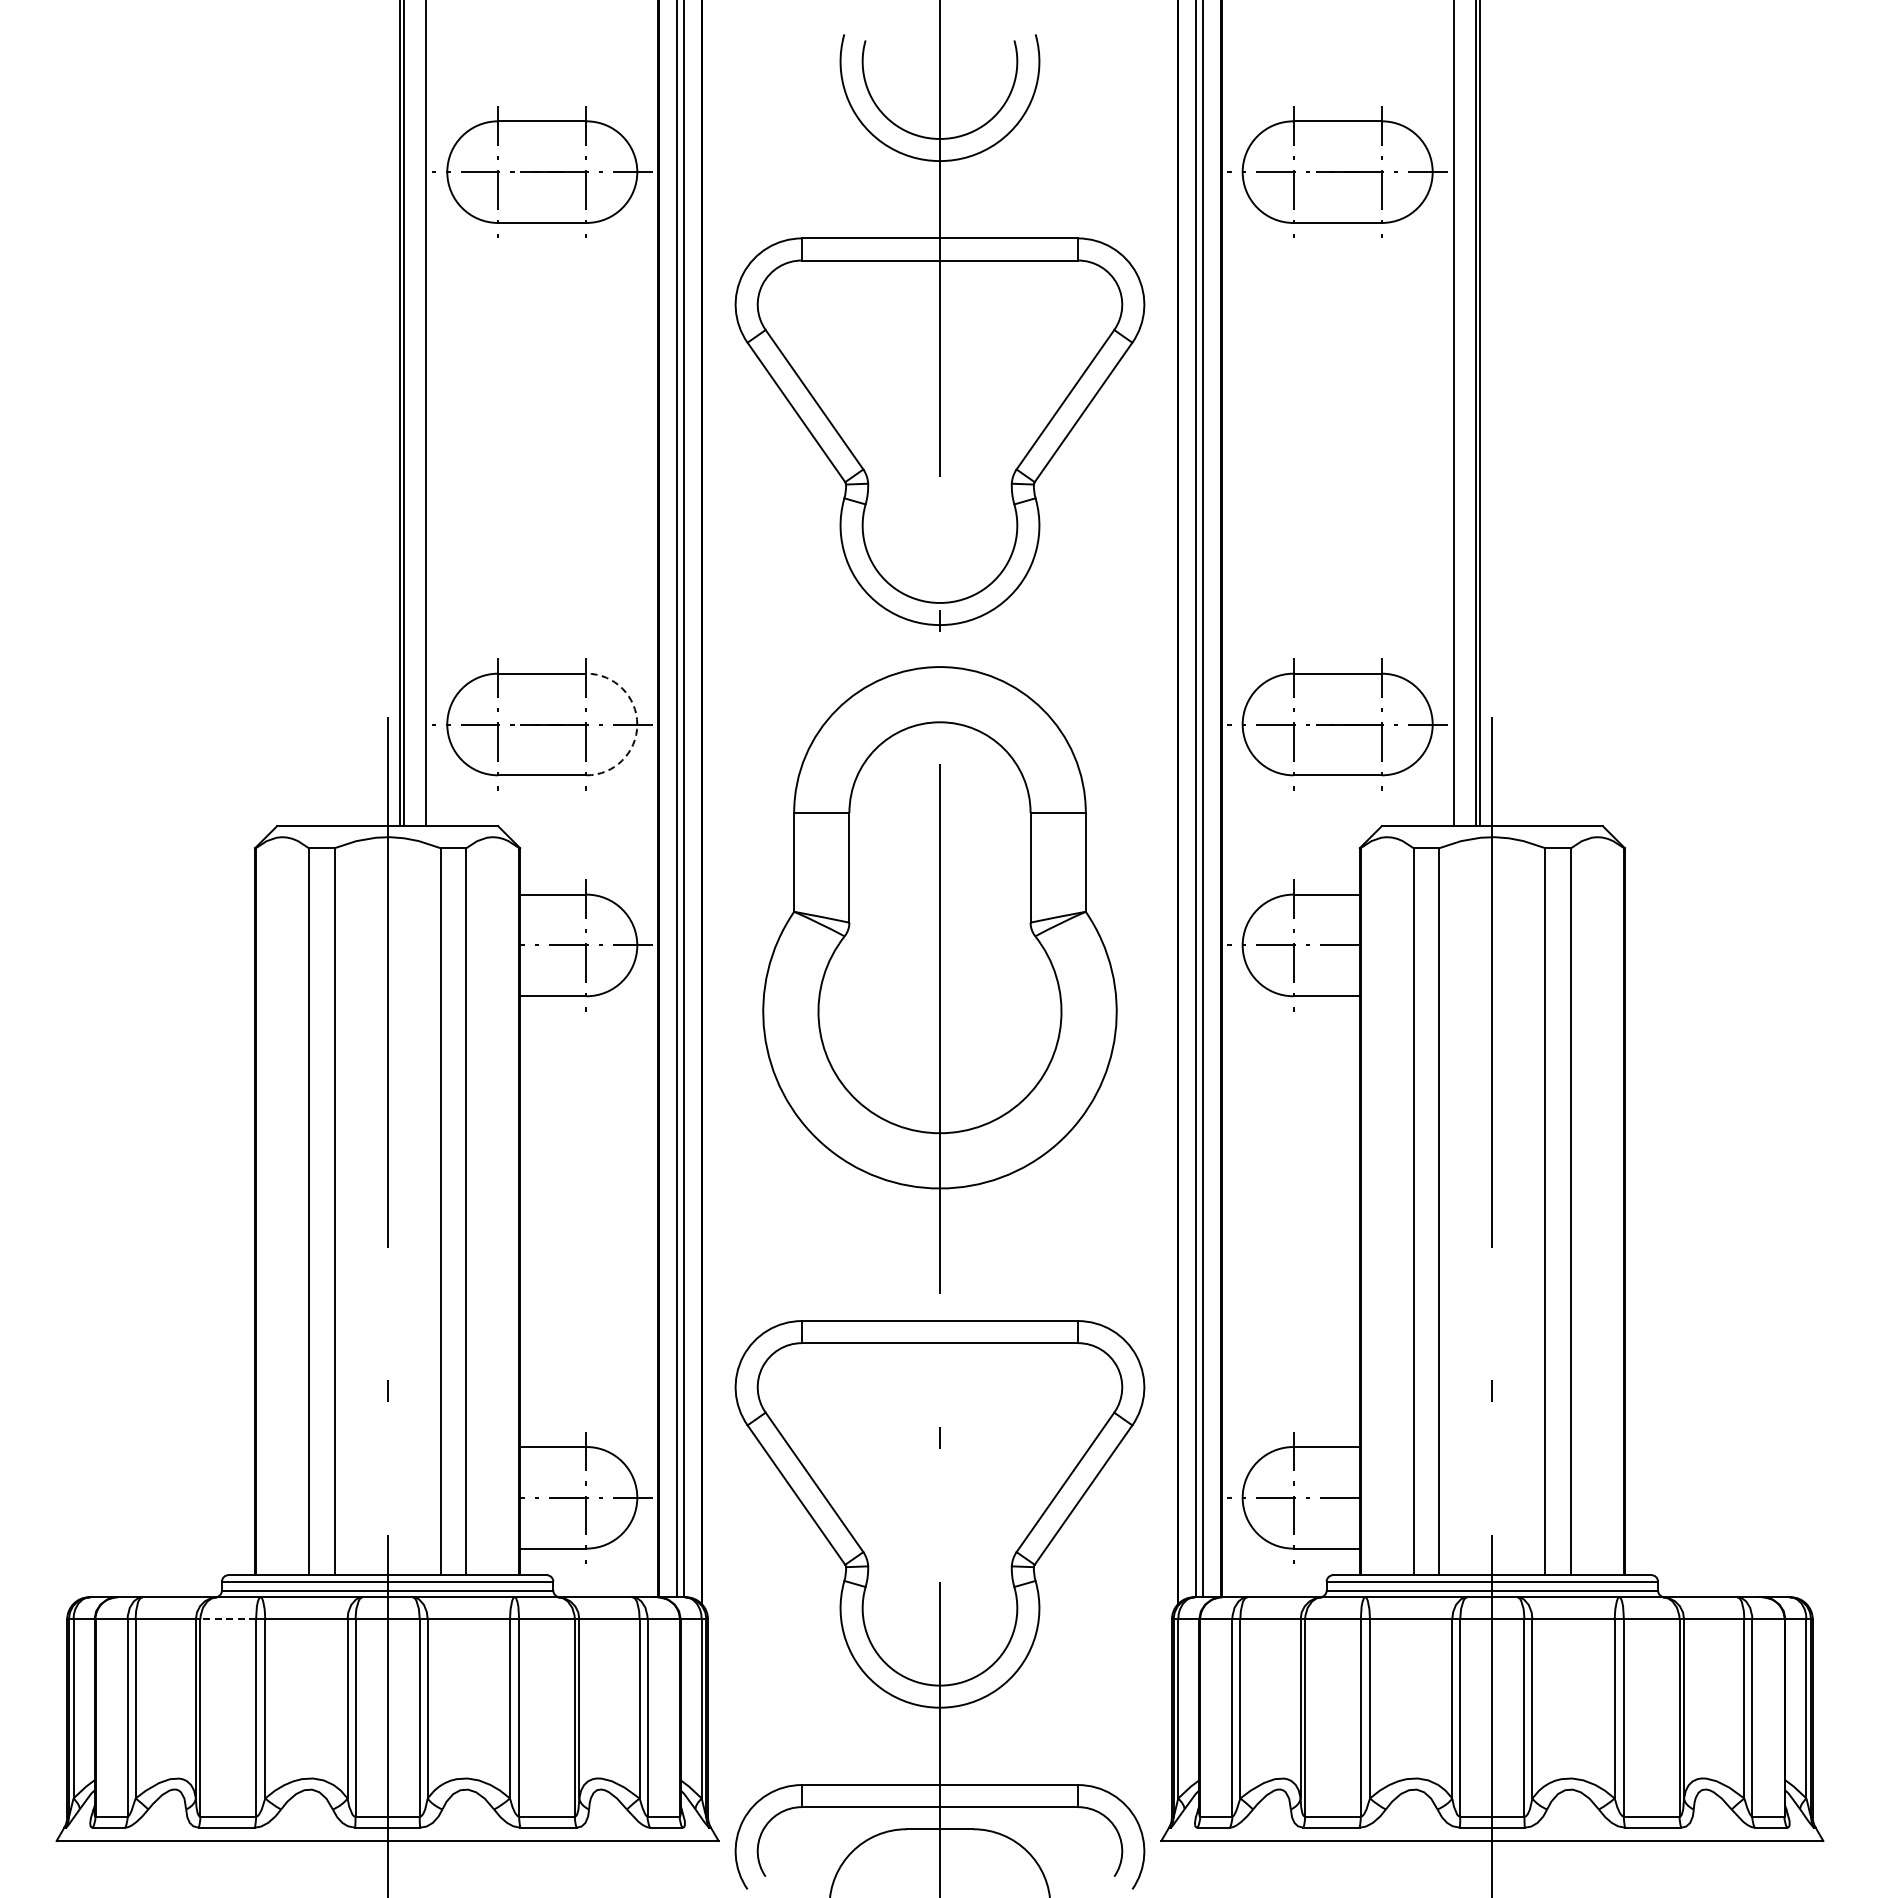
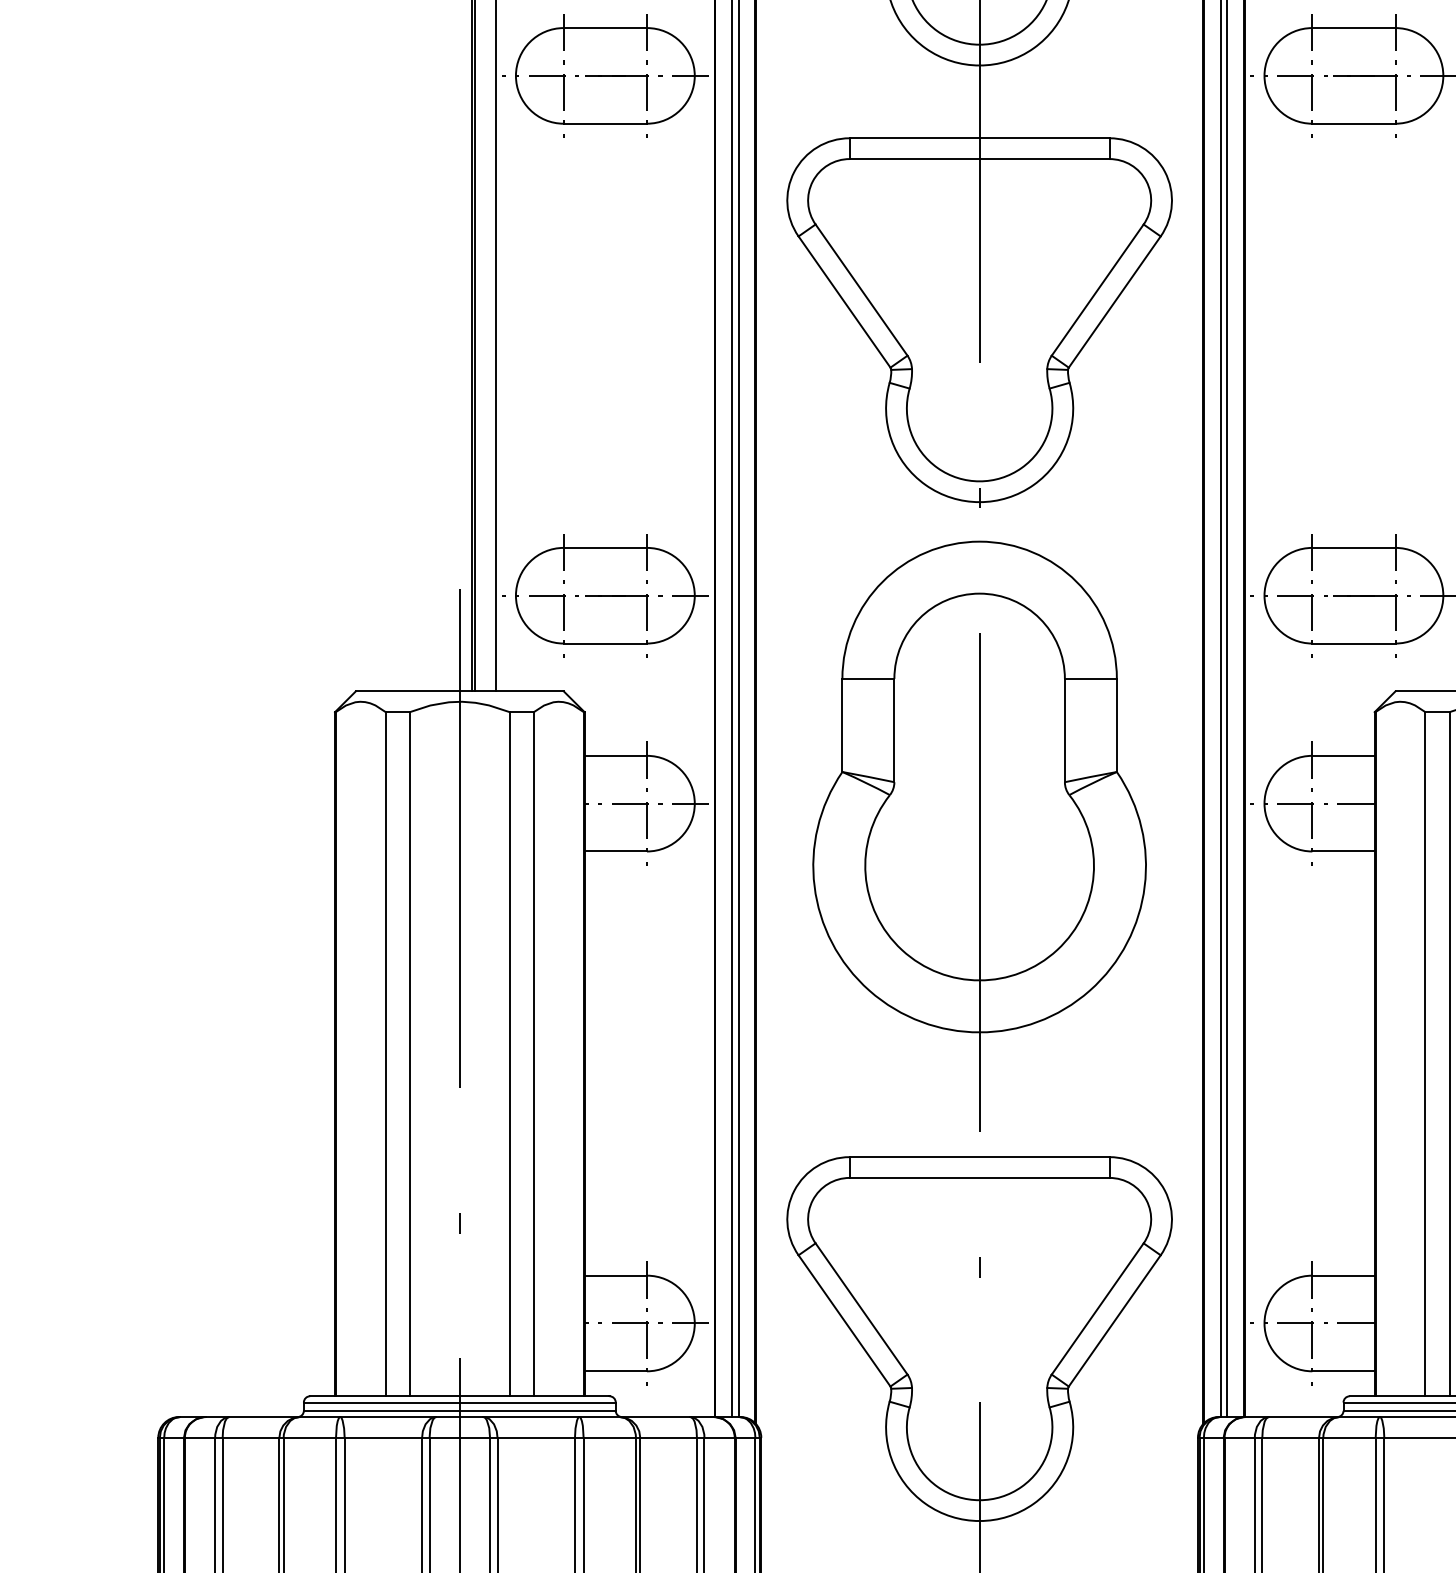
arc: (637, 724) -> (694, 595), dashed -> solid
line: (228, 1619) -> (310, 1438), dashed -> solid

